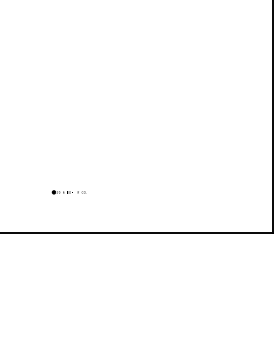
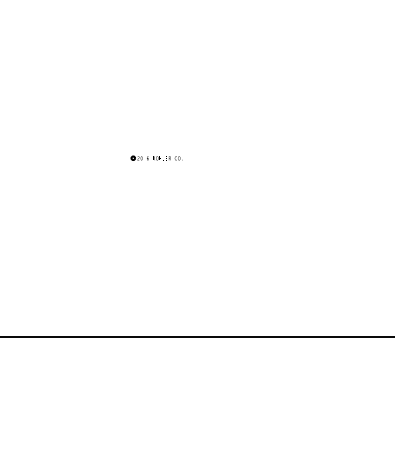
part: (68, 192) -> (155, 158), moved

